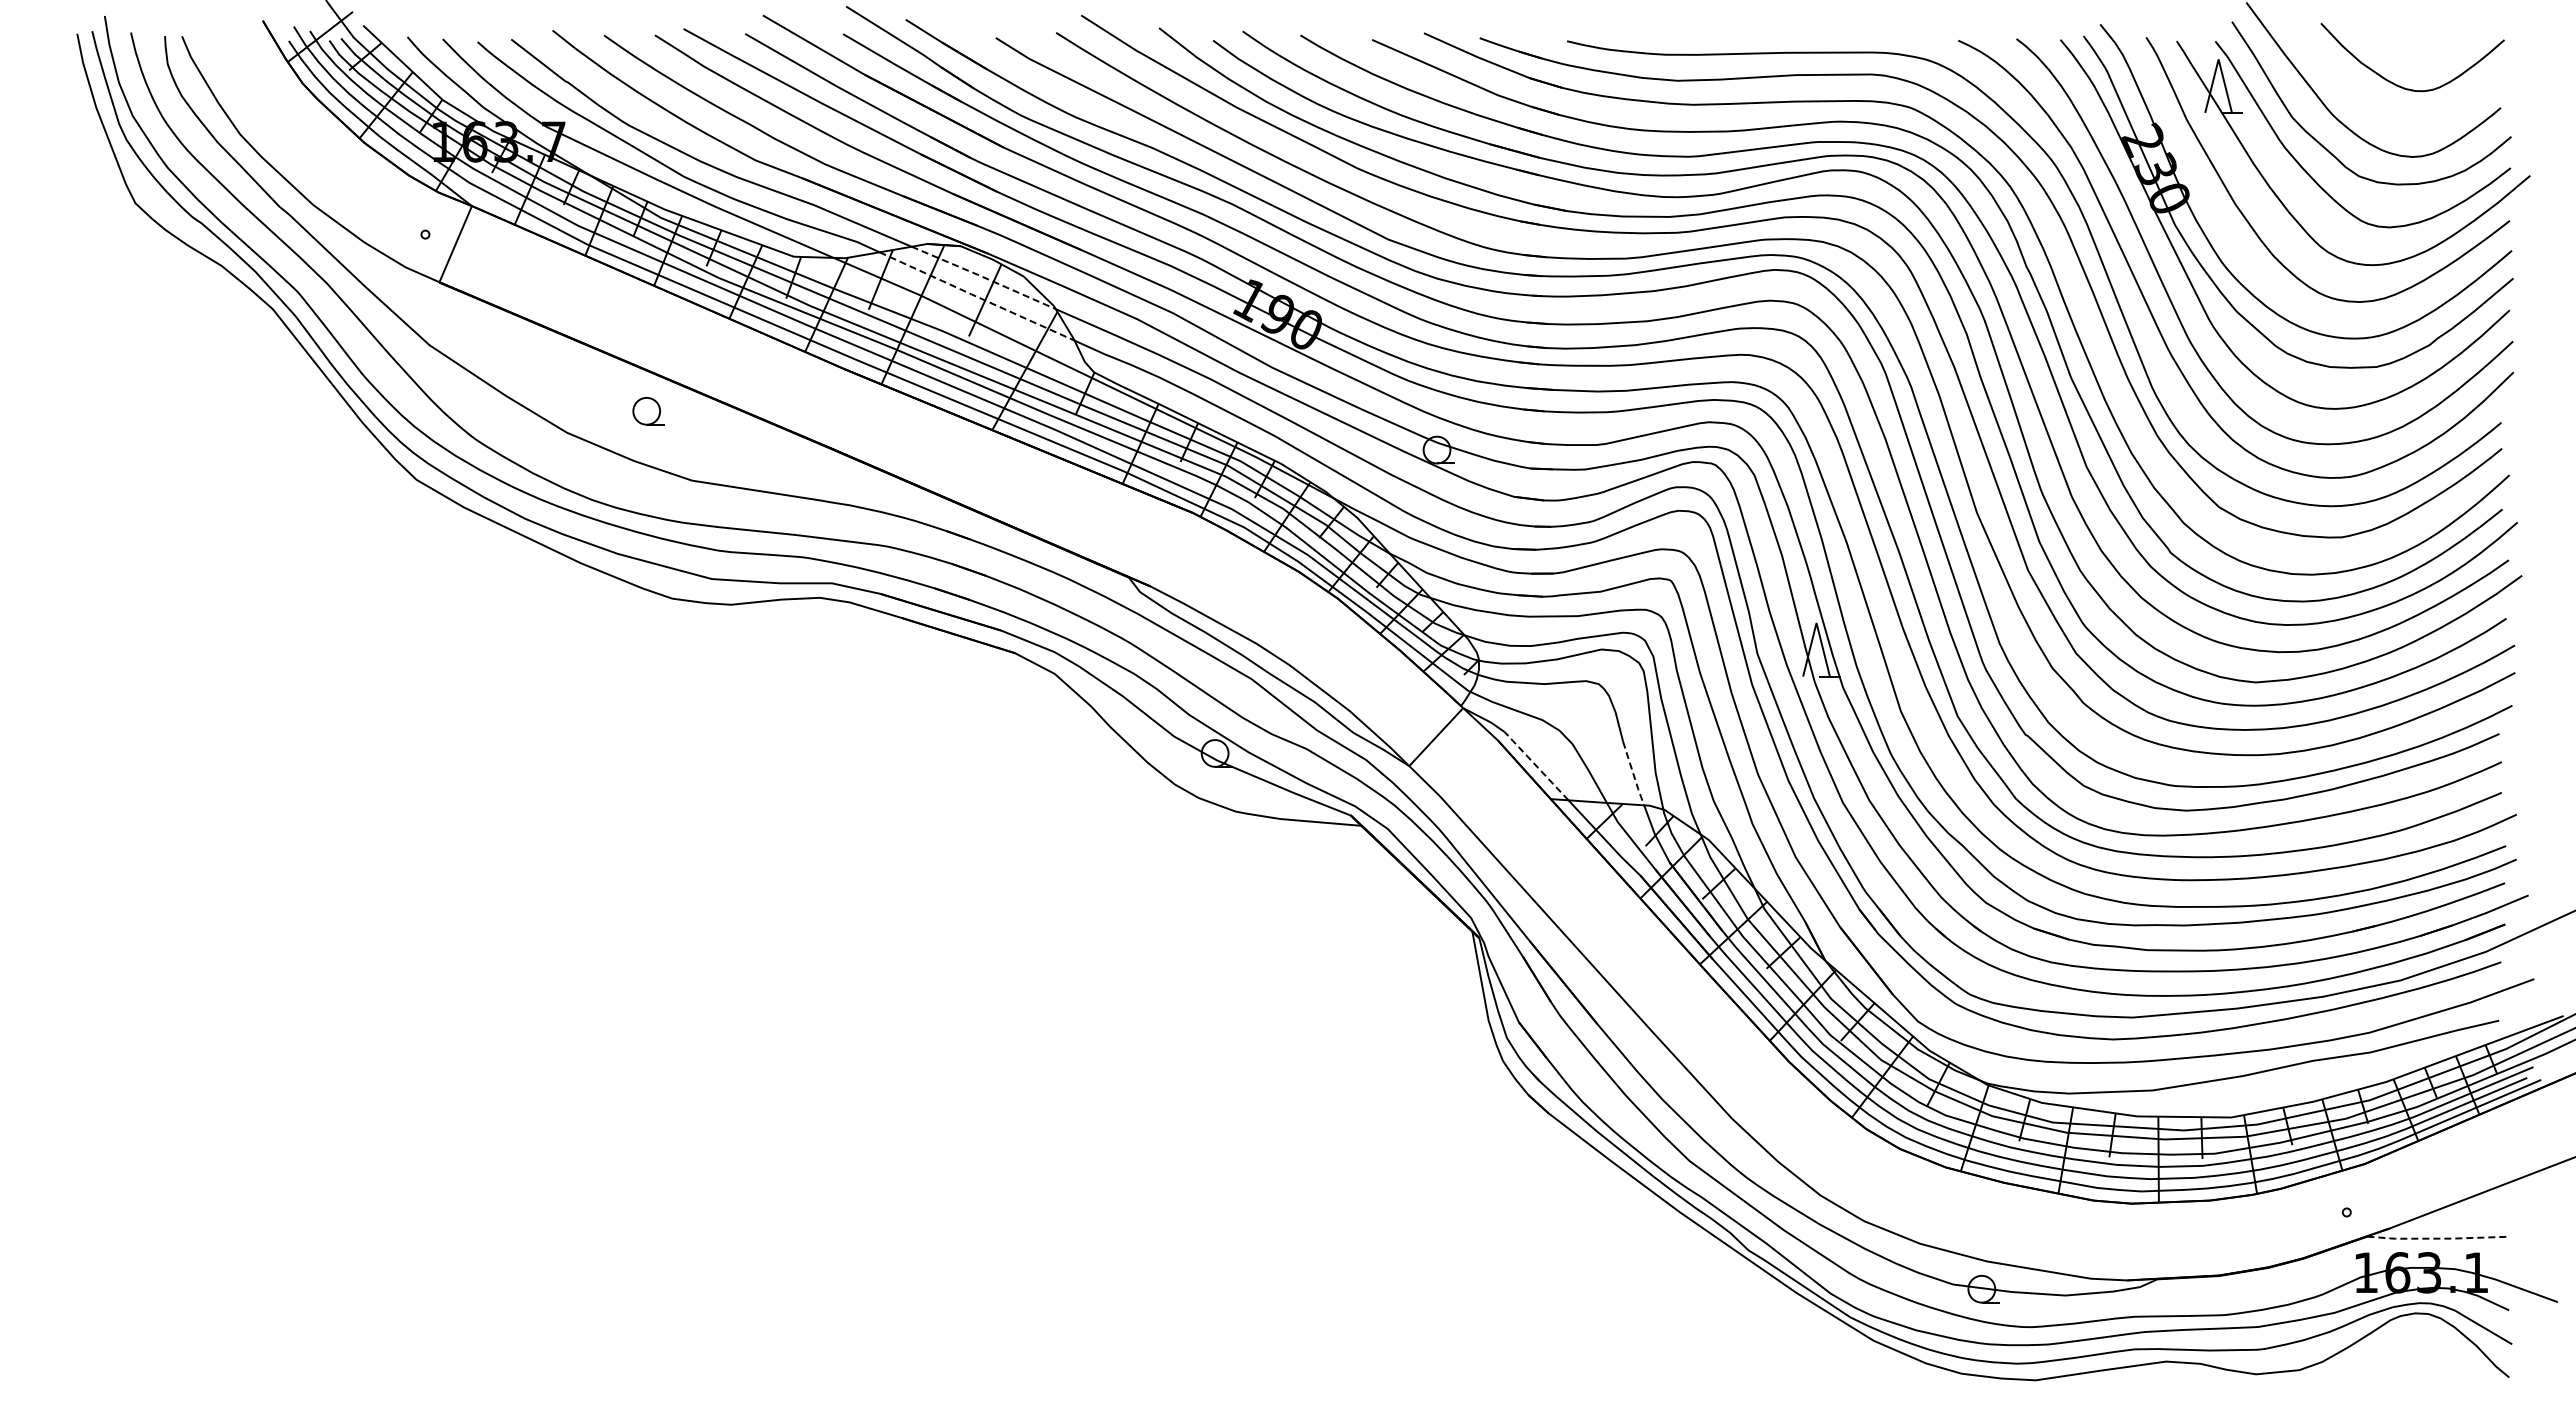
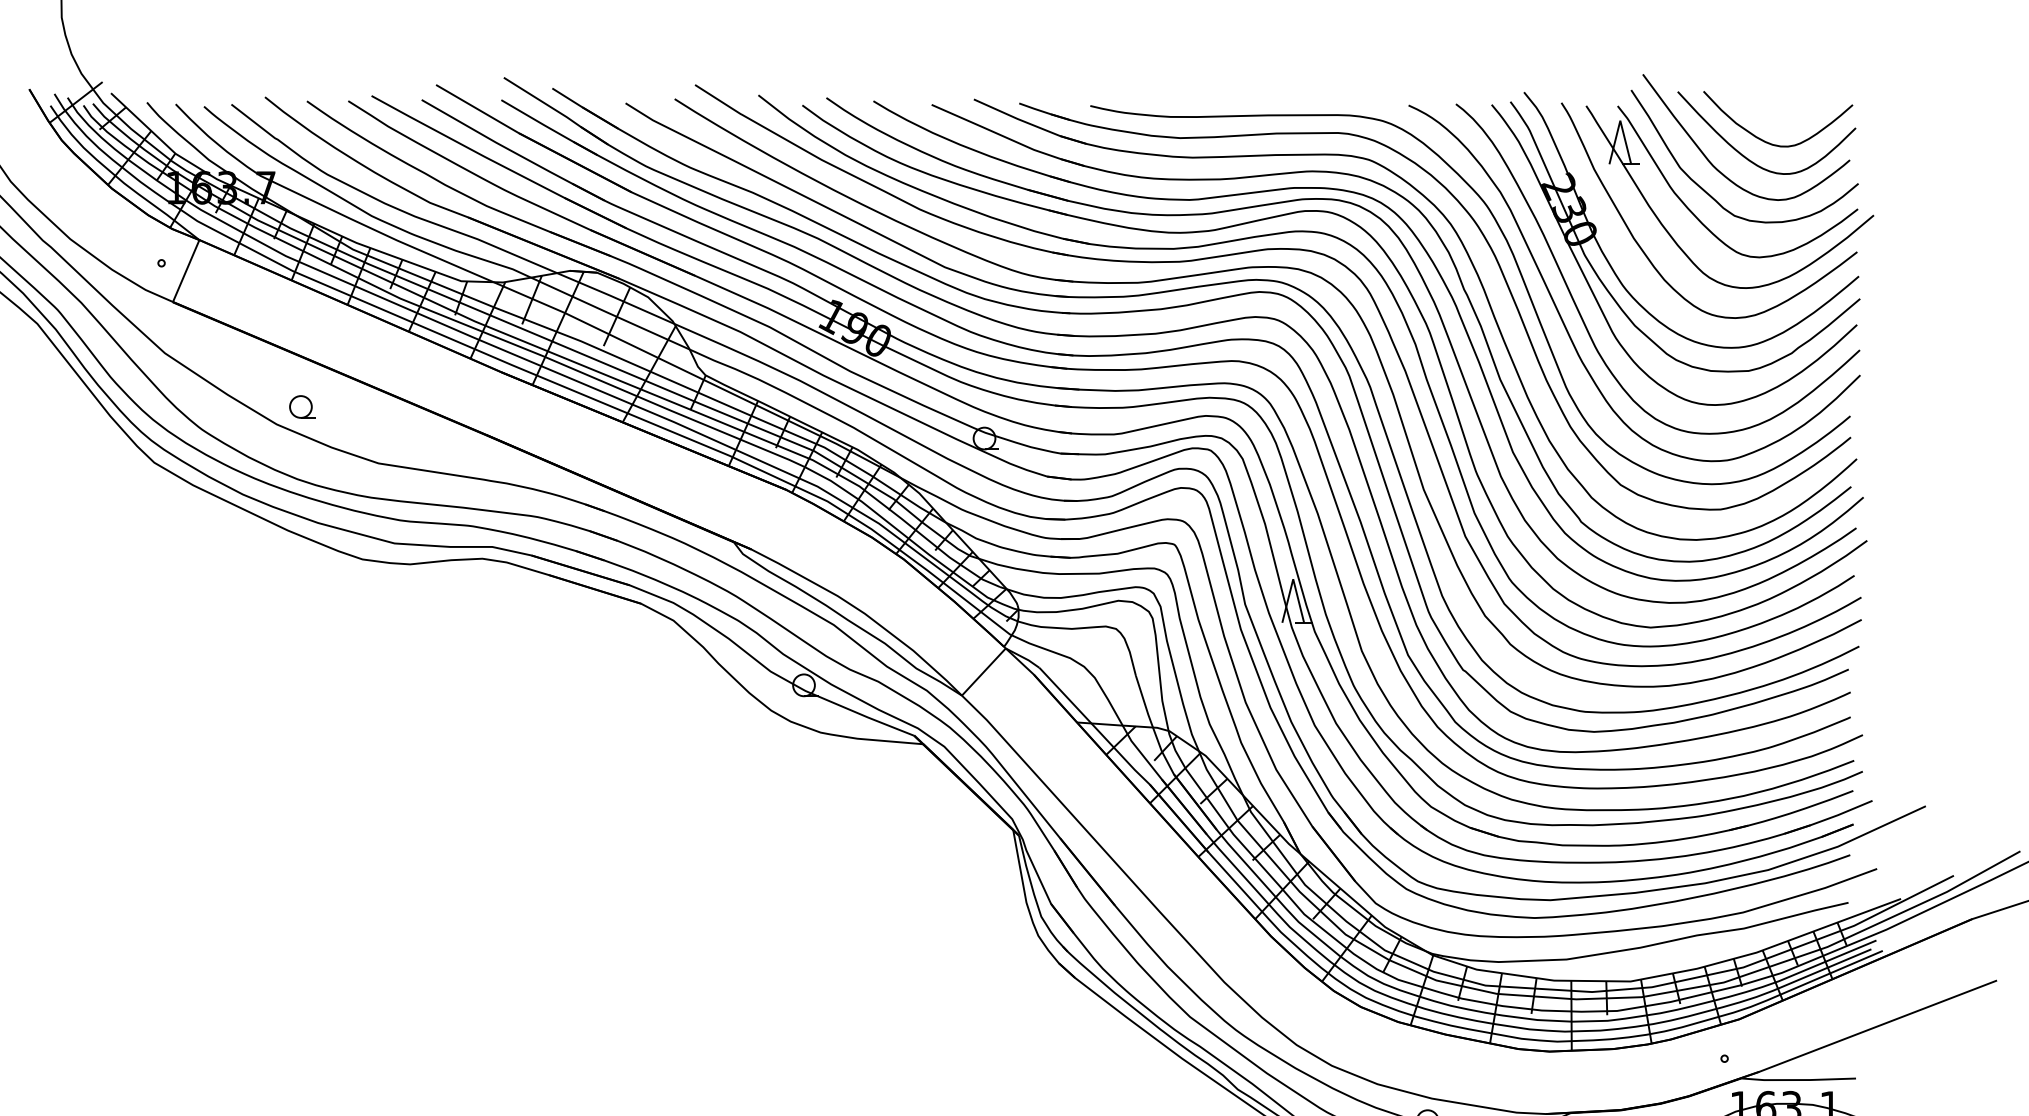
curve: (2375, 105) -> (1747, 158), added
line: (983, 277) -> (615, 298), dashed -> solid
line: (976, 296) -> (609, 313), dashed -> solid
part: (648, 411) -> (302, 407), moved
line: (1536, 765) -> (1065, 695), dashed -> solid
line: (1633, 774) -> (1144, 702), dashed -> solid
line: (2438, 1238) -> (1799, 1079), dashed -> solid

